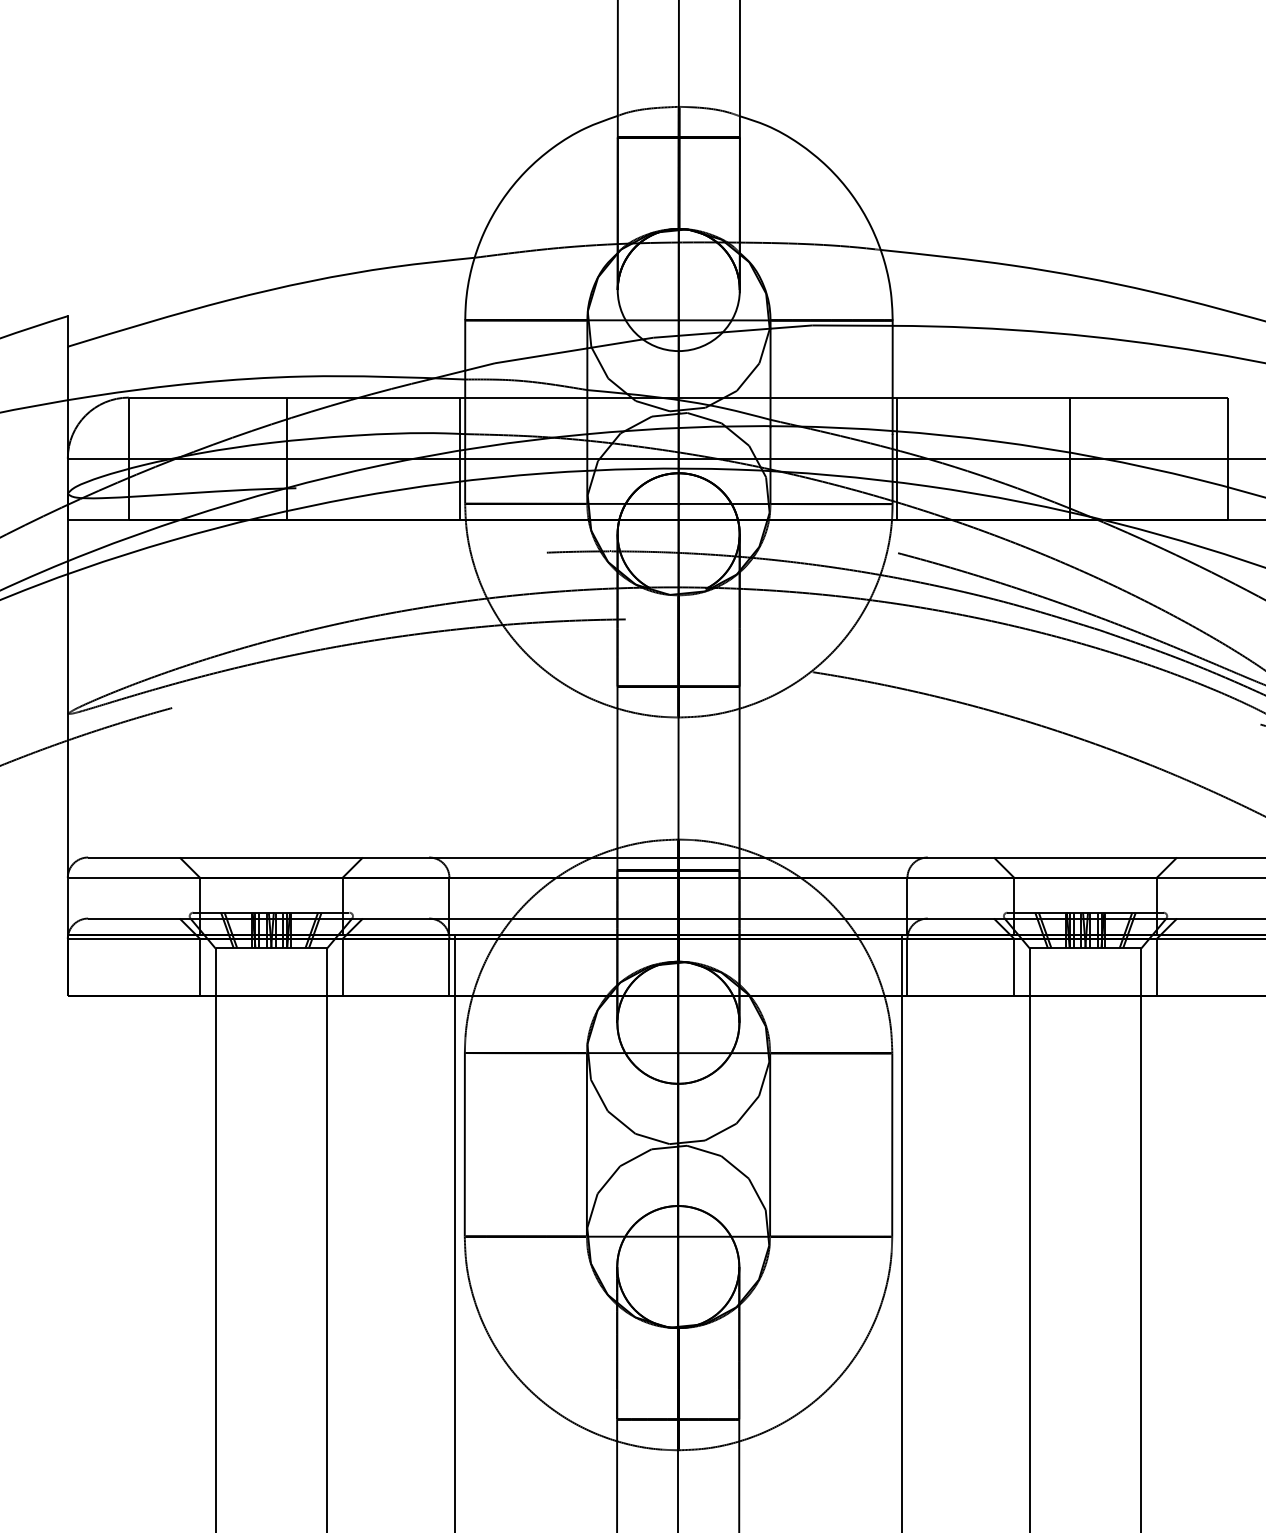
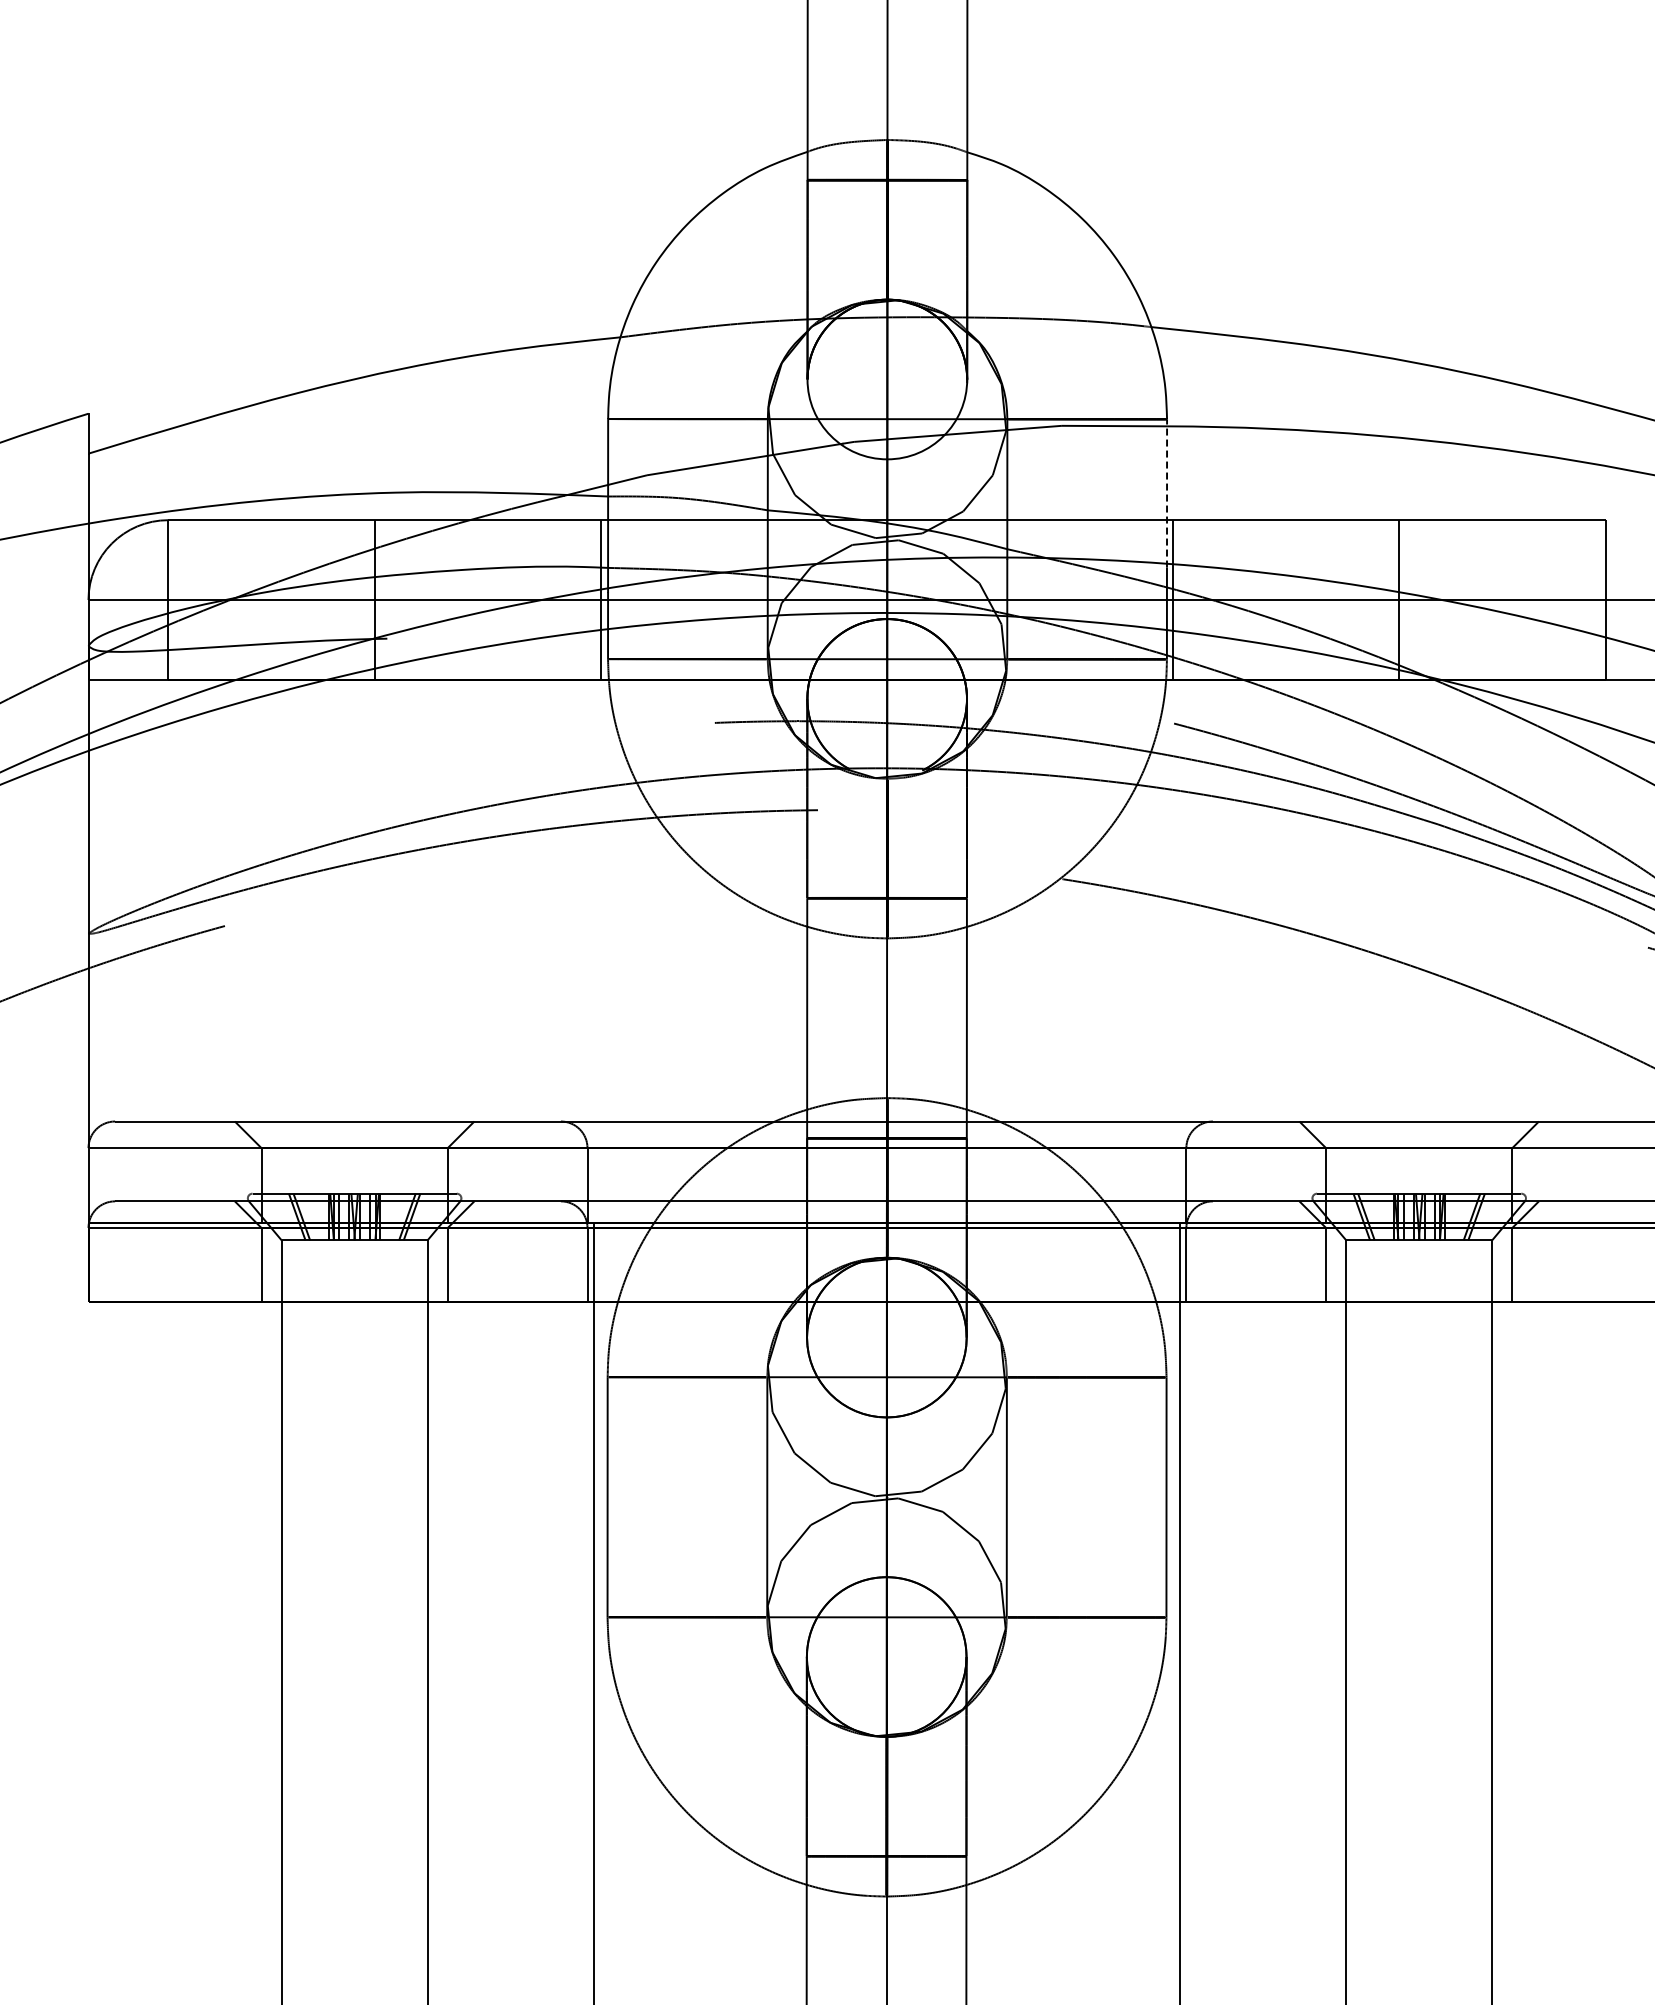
line: (893, 376) -> (1167, 492), solid -> dashed

